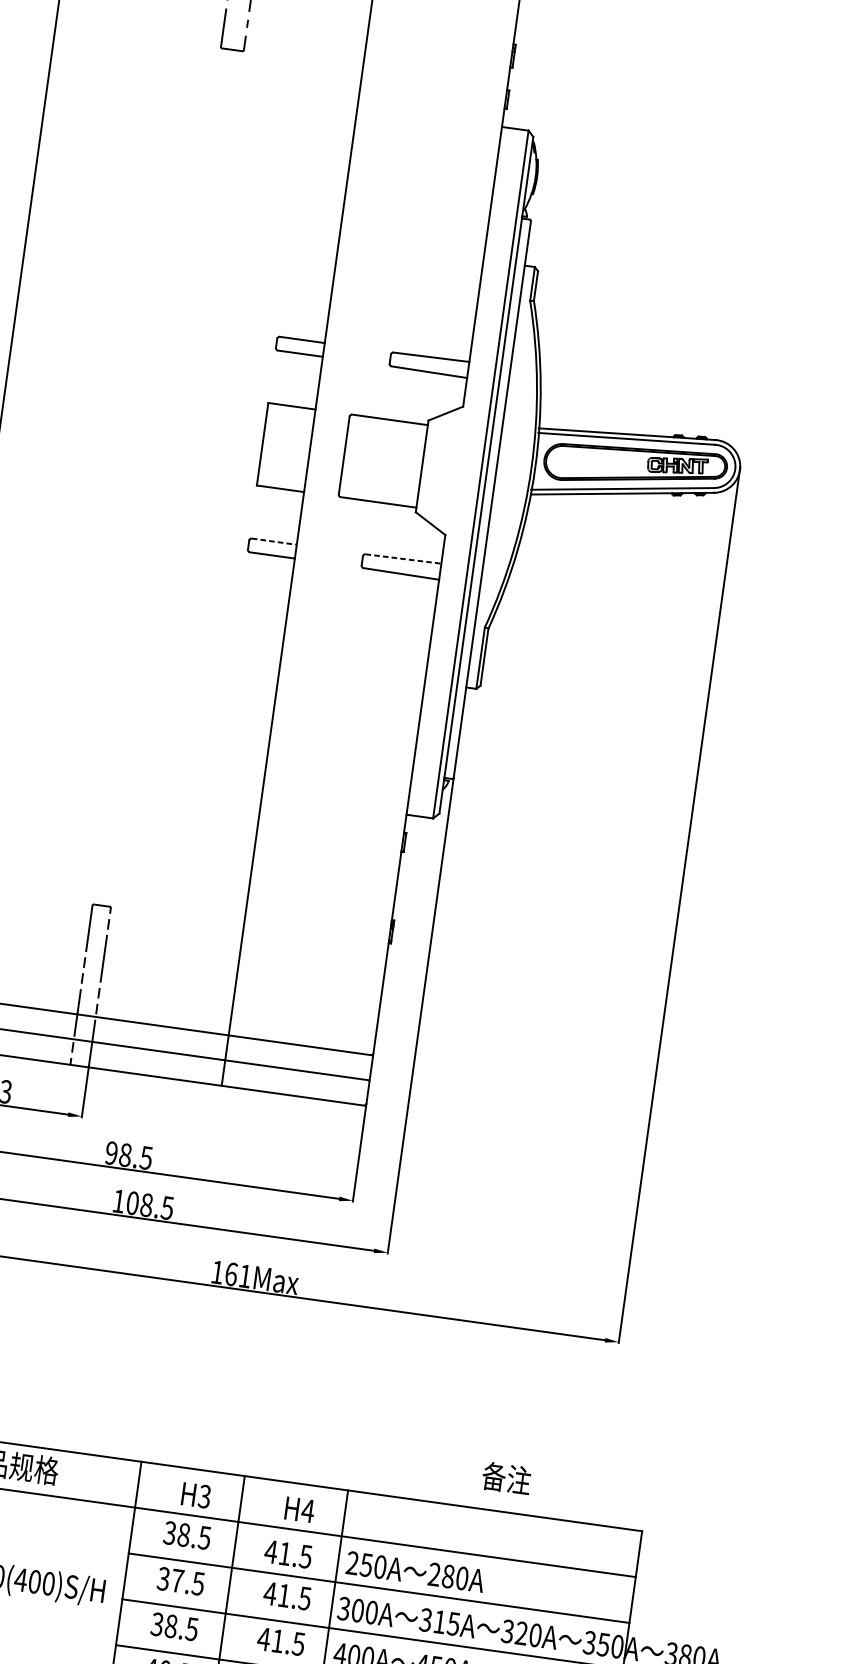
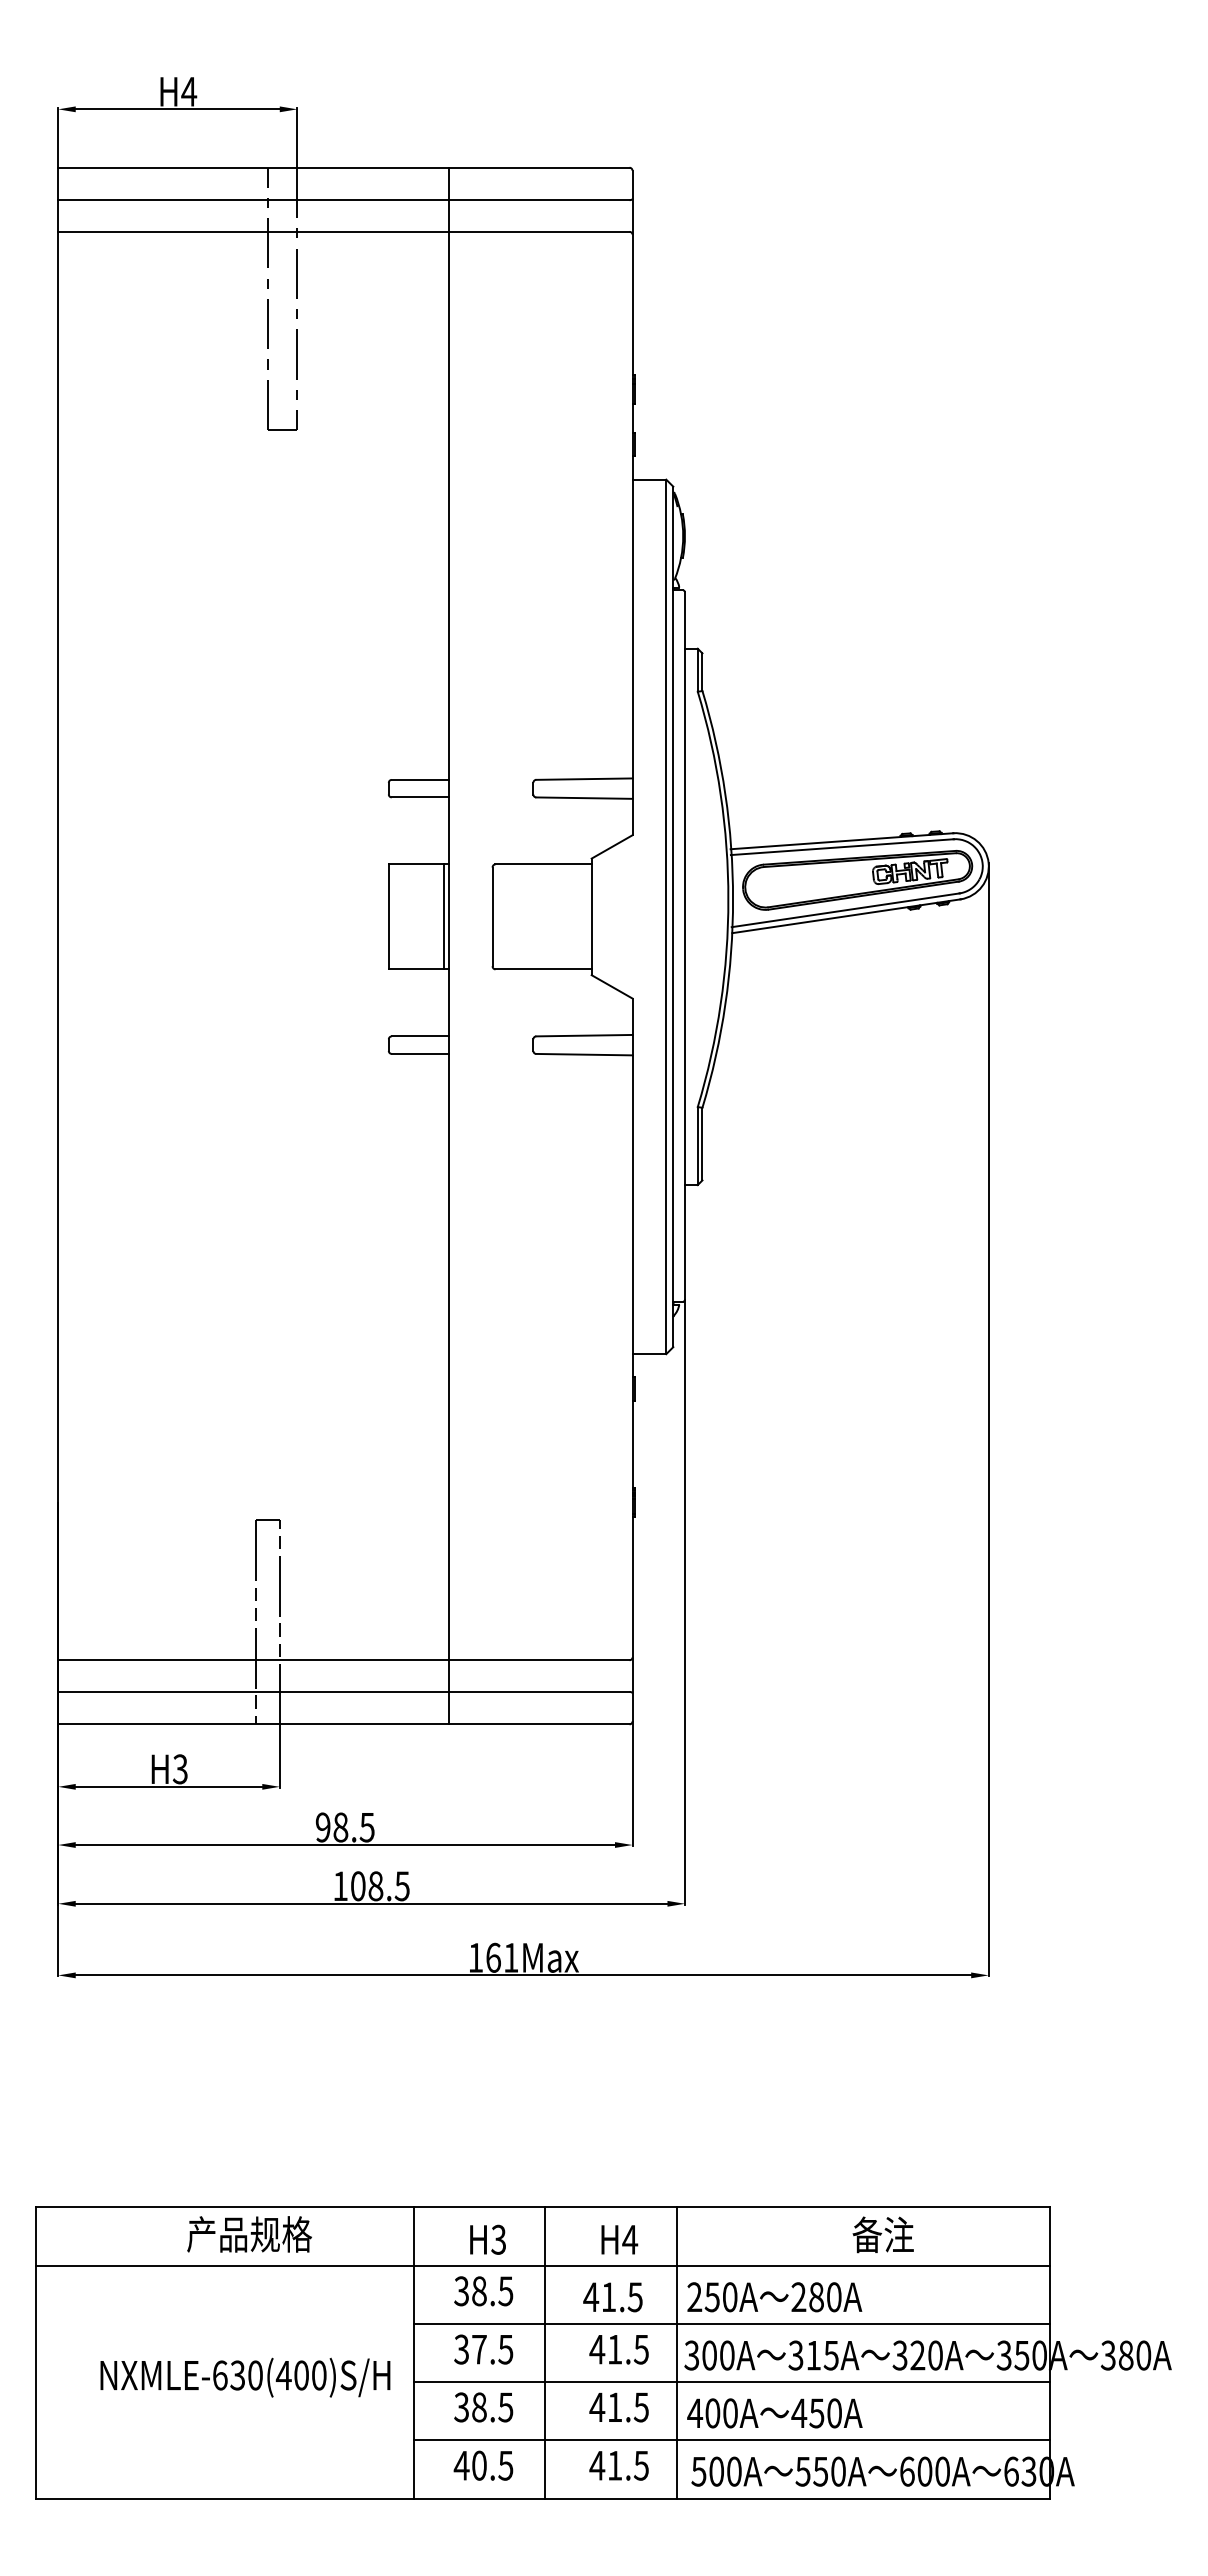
line: (306, 450) -> (444, 916), added
line: (274, 541) -> (420, 1036), dashed -> solid
line: (403, 558) -> (584, 1035), dashed -> solid
text: (506, 1478) -> (882, 2234), moved

